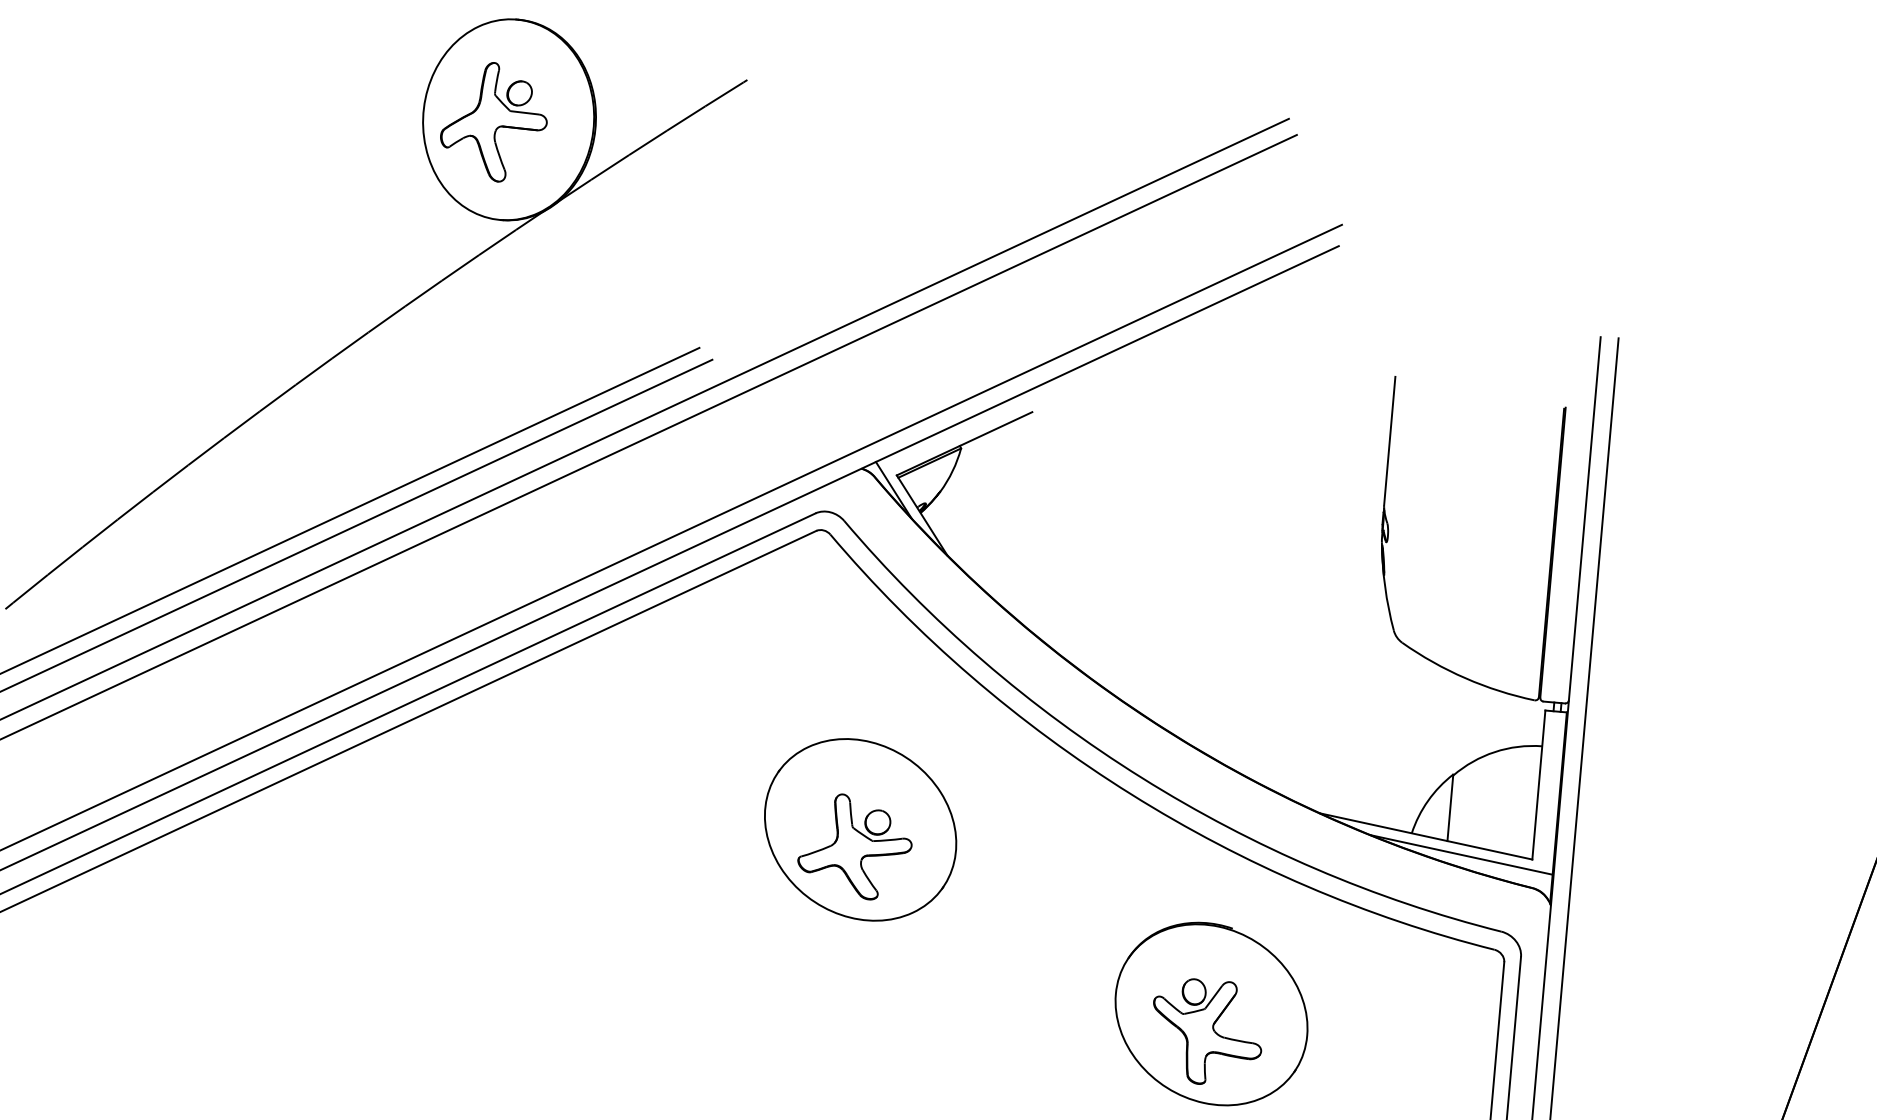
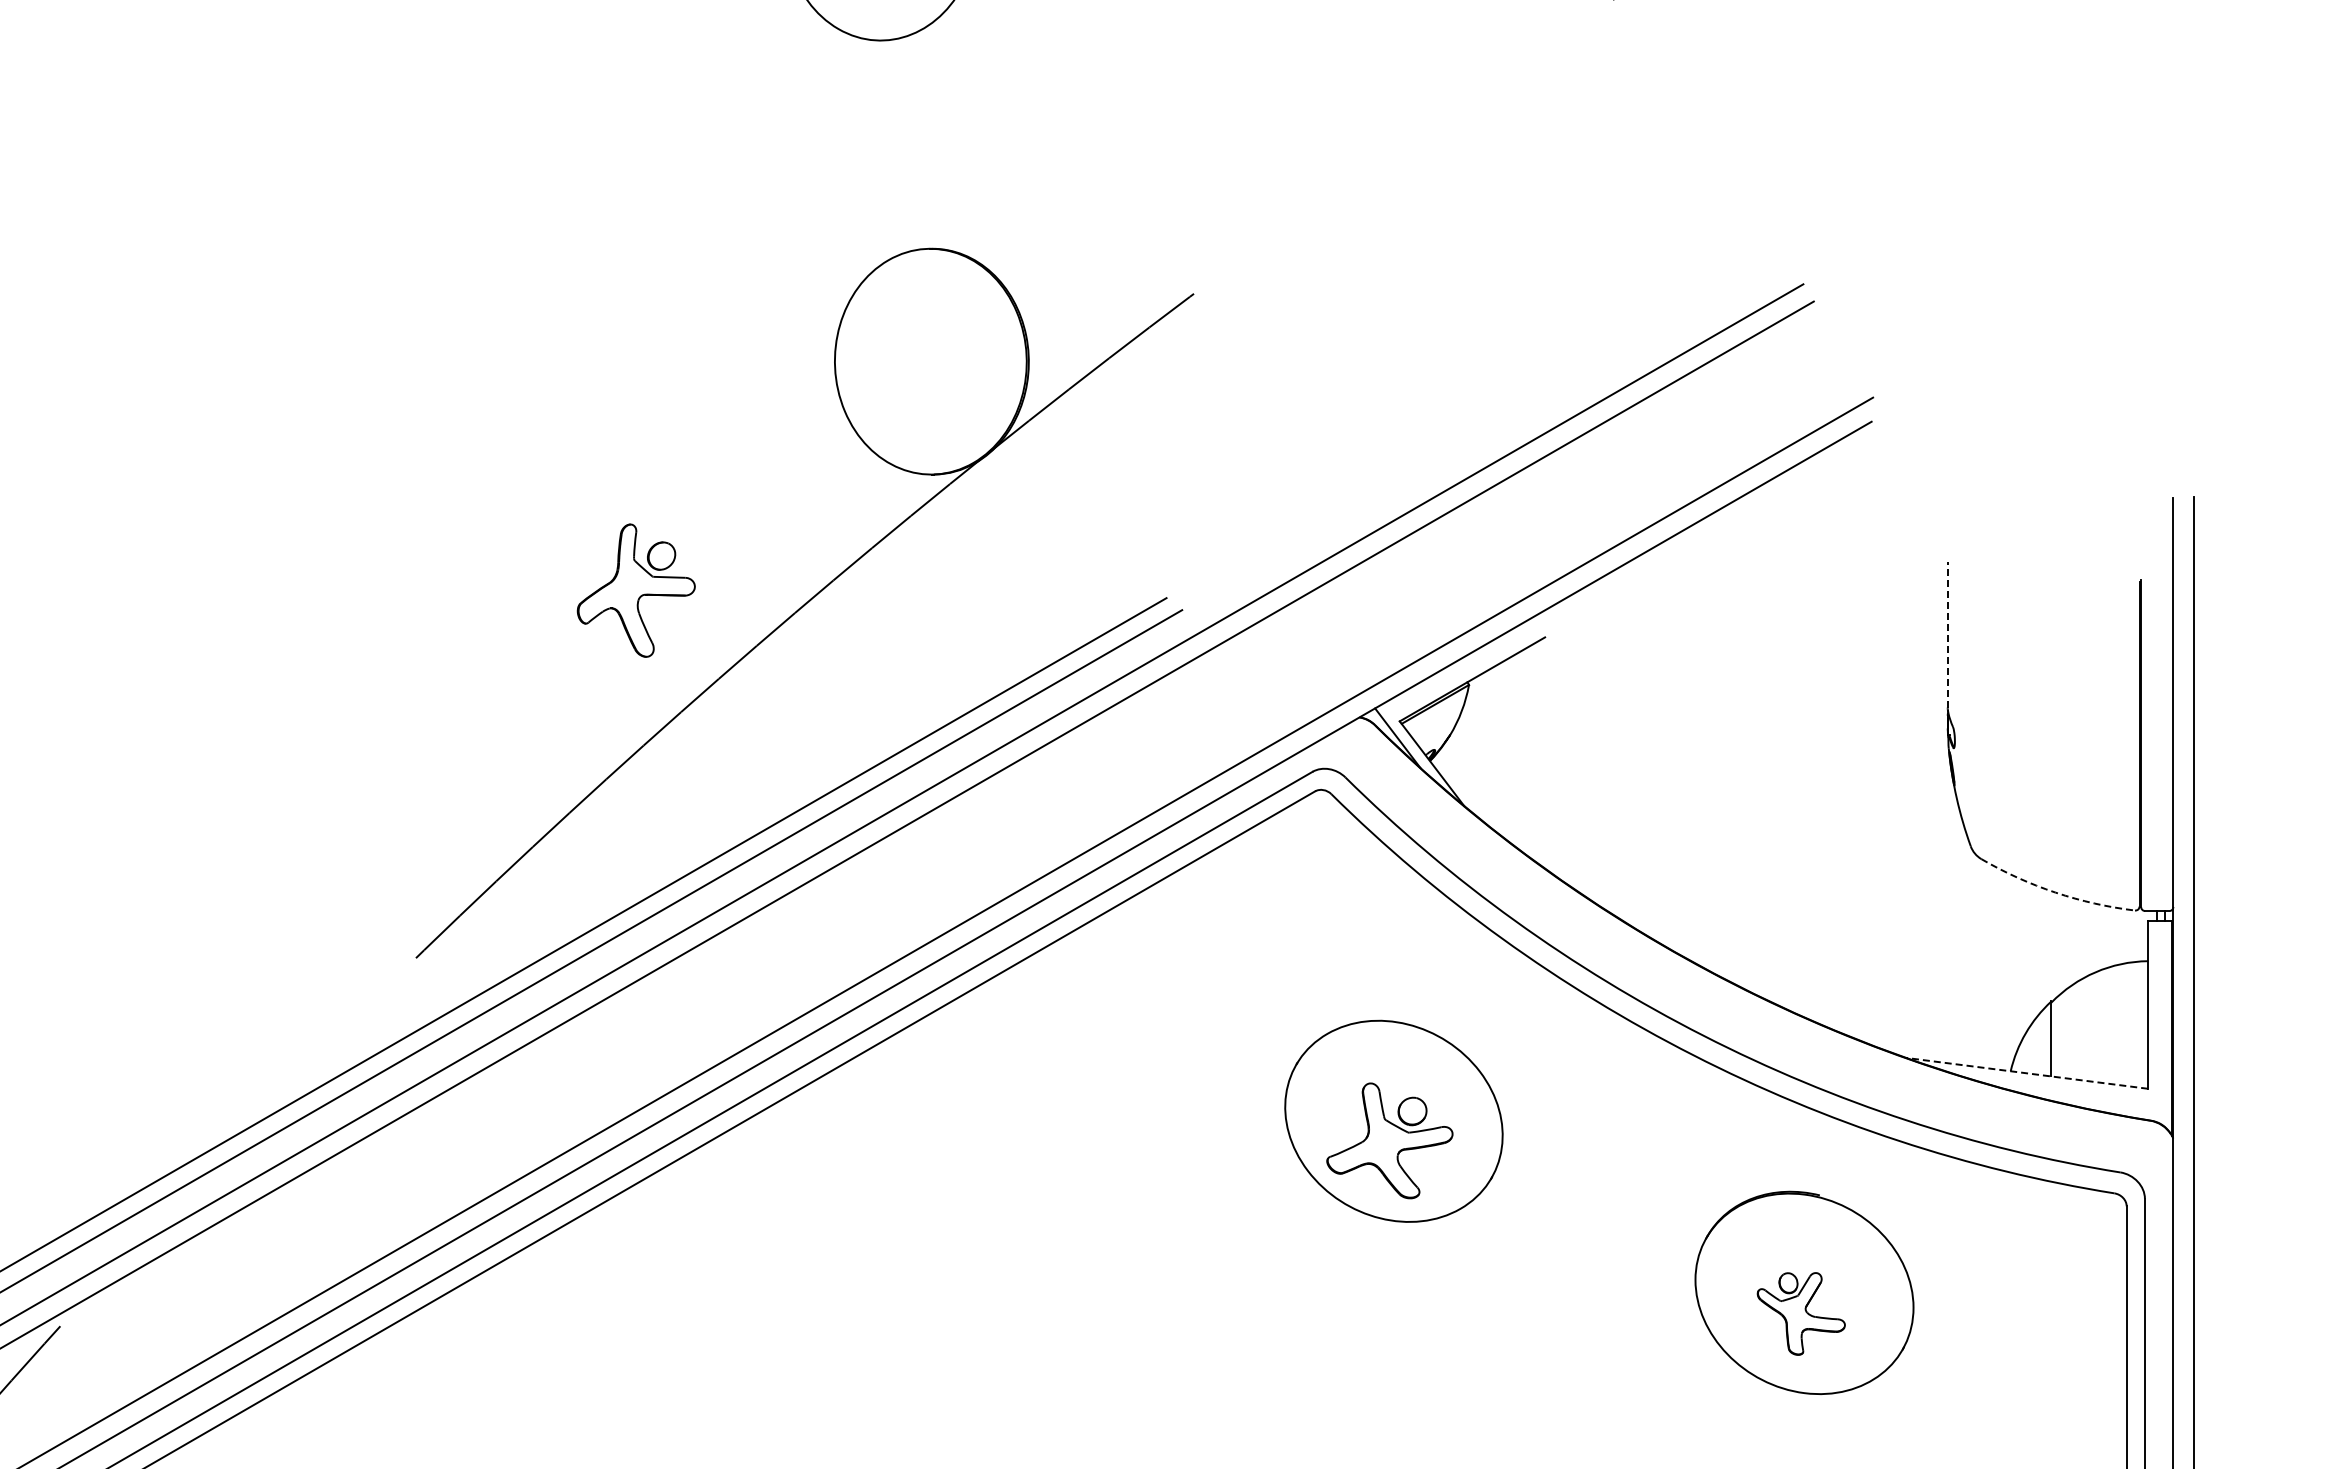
part: (493, 121) -> (635, 590), moved
line: (1389, 441) -> (1947, 635), solid -> dashed
arc: (1465, 678) -> (2055, 892), solid -> dashed
line: (1426, 836) -> (2027, 1073), solid -> dashed
line: (1461, 854) -> (2068, 1090), removed
part: (1207, 1032) -> (1801, 1313), size x0.7

